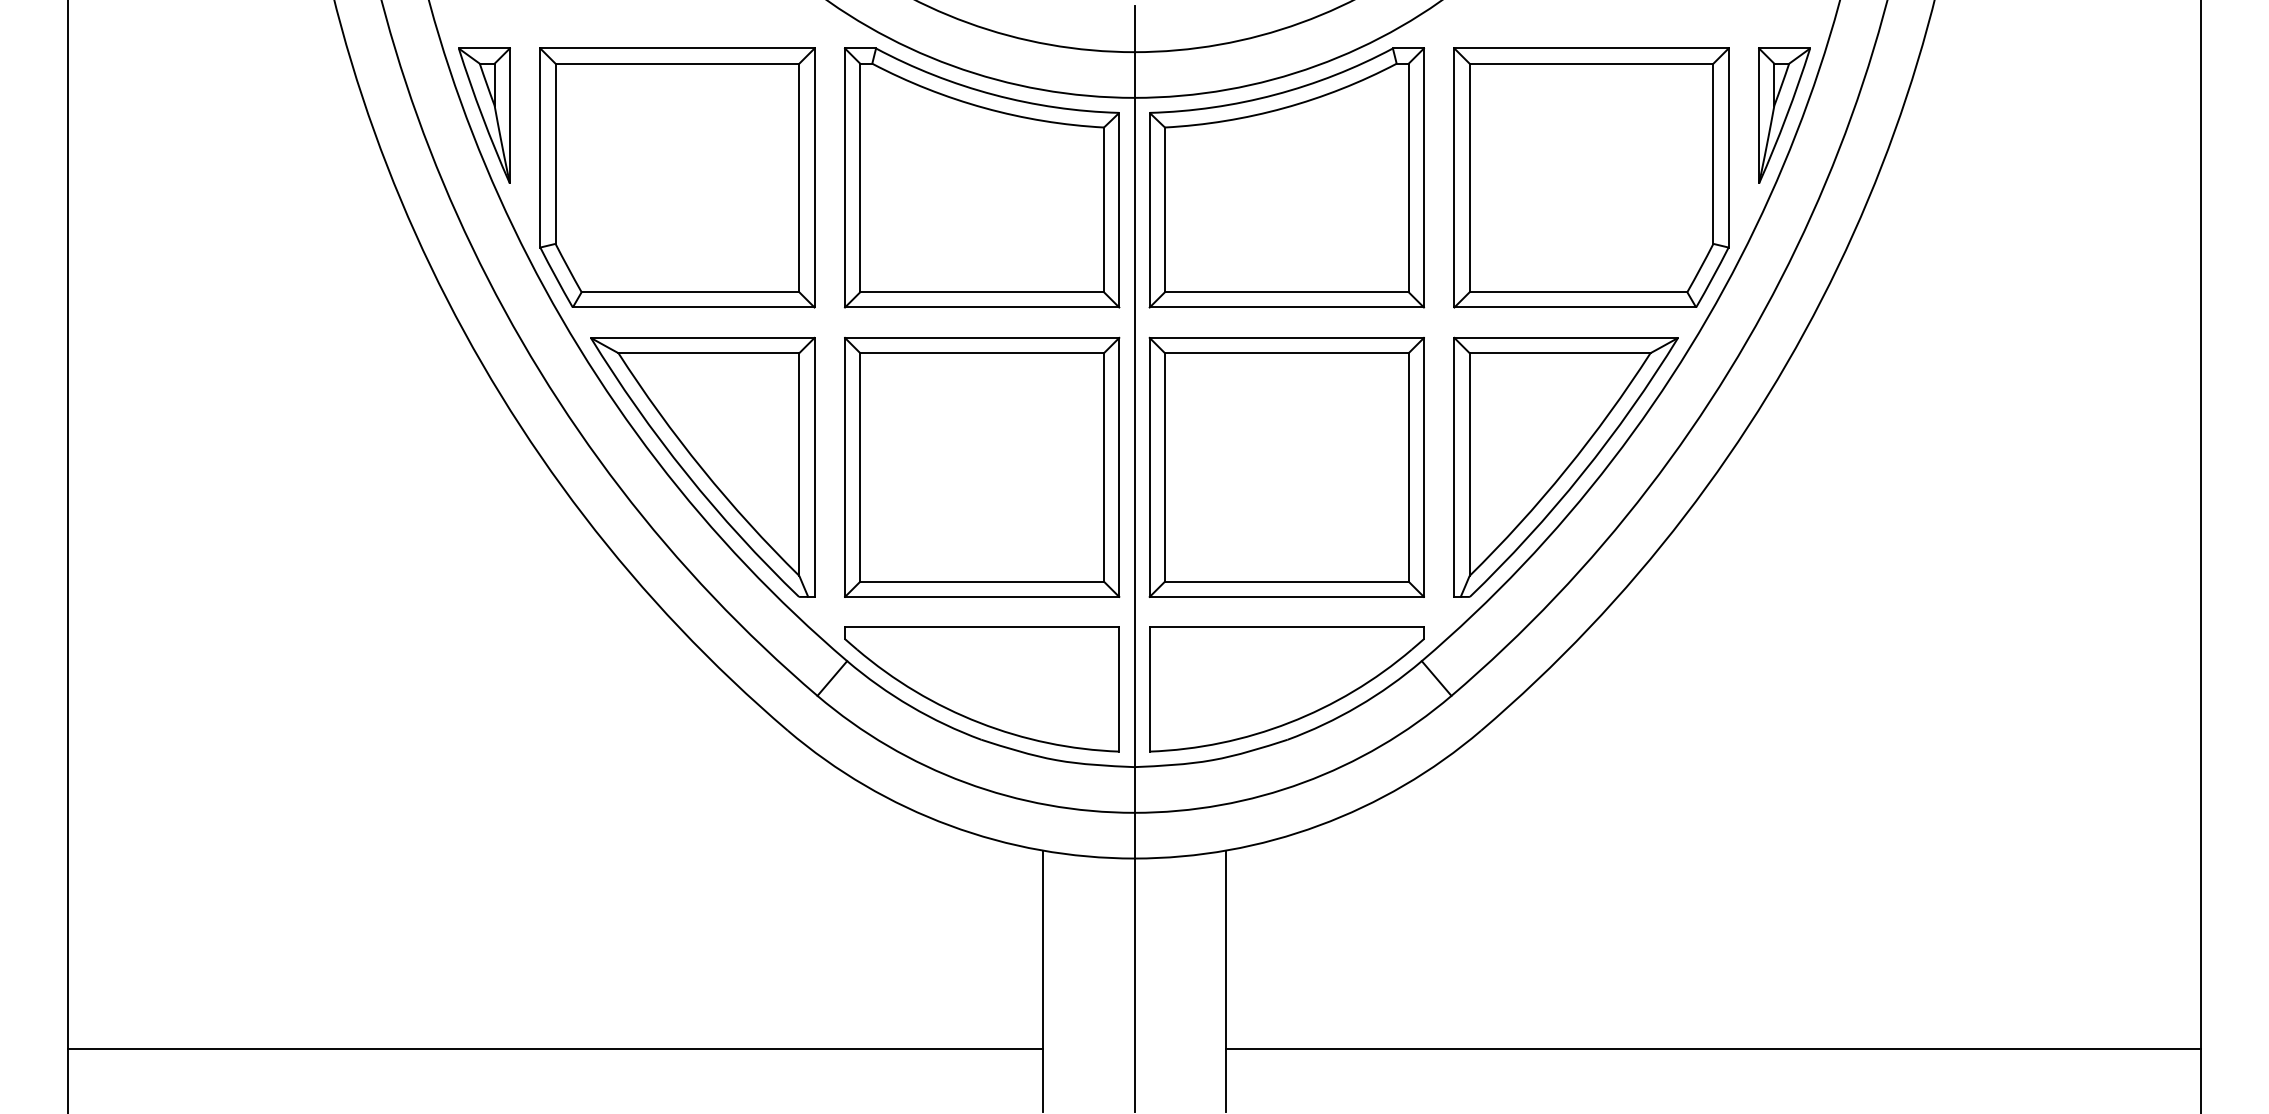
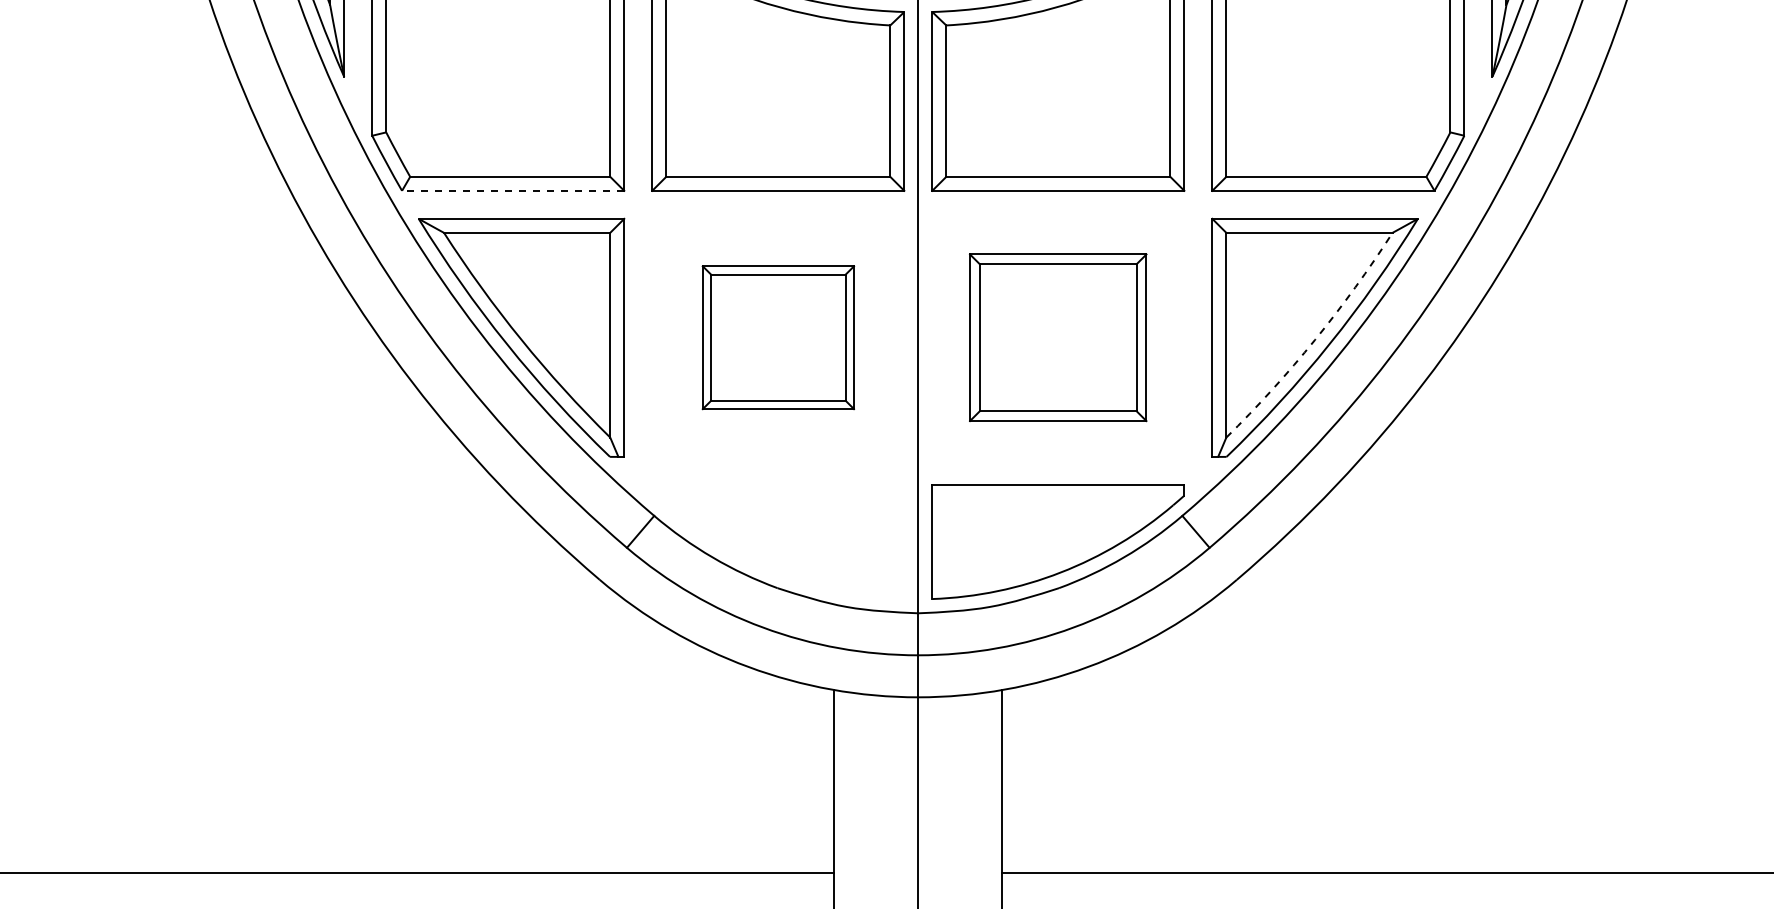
line: (693, 307) -> (512, 190), solid -> dashed
part: (982, 466) -> (778, 337), size x0.6
part: (1286, 466) -> (1058, 337), size x0.7
arc: (1566, 469) -> (1315, 339), solid -> dashed
part: (981, 689) -> (777, 541), removed

